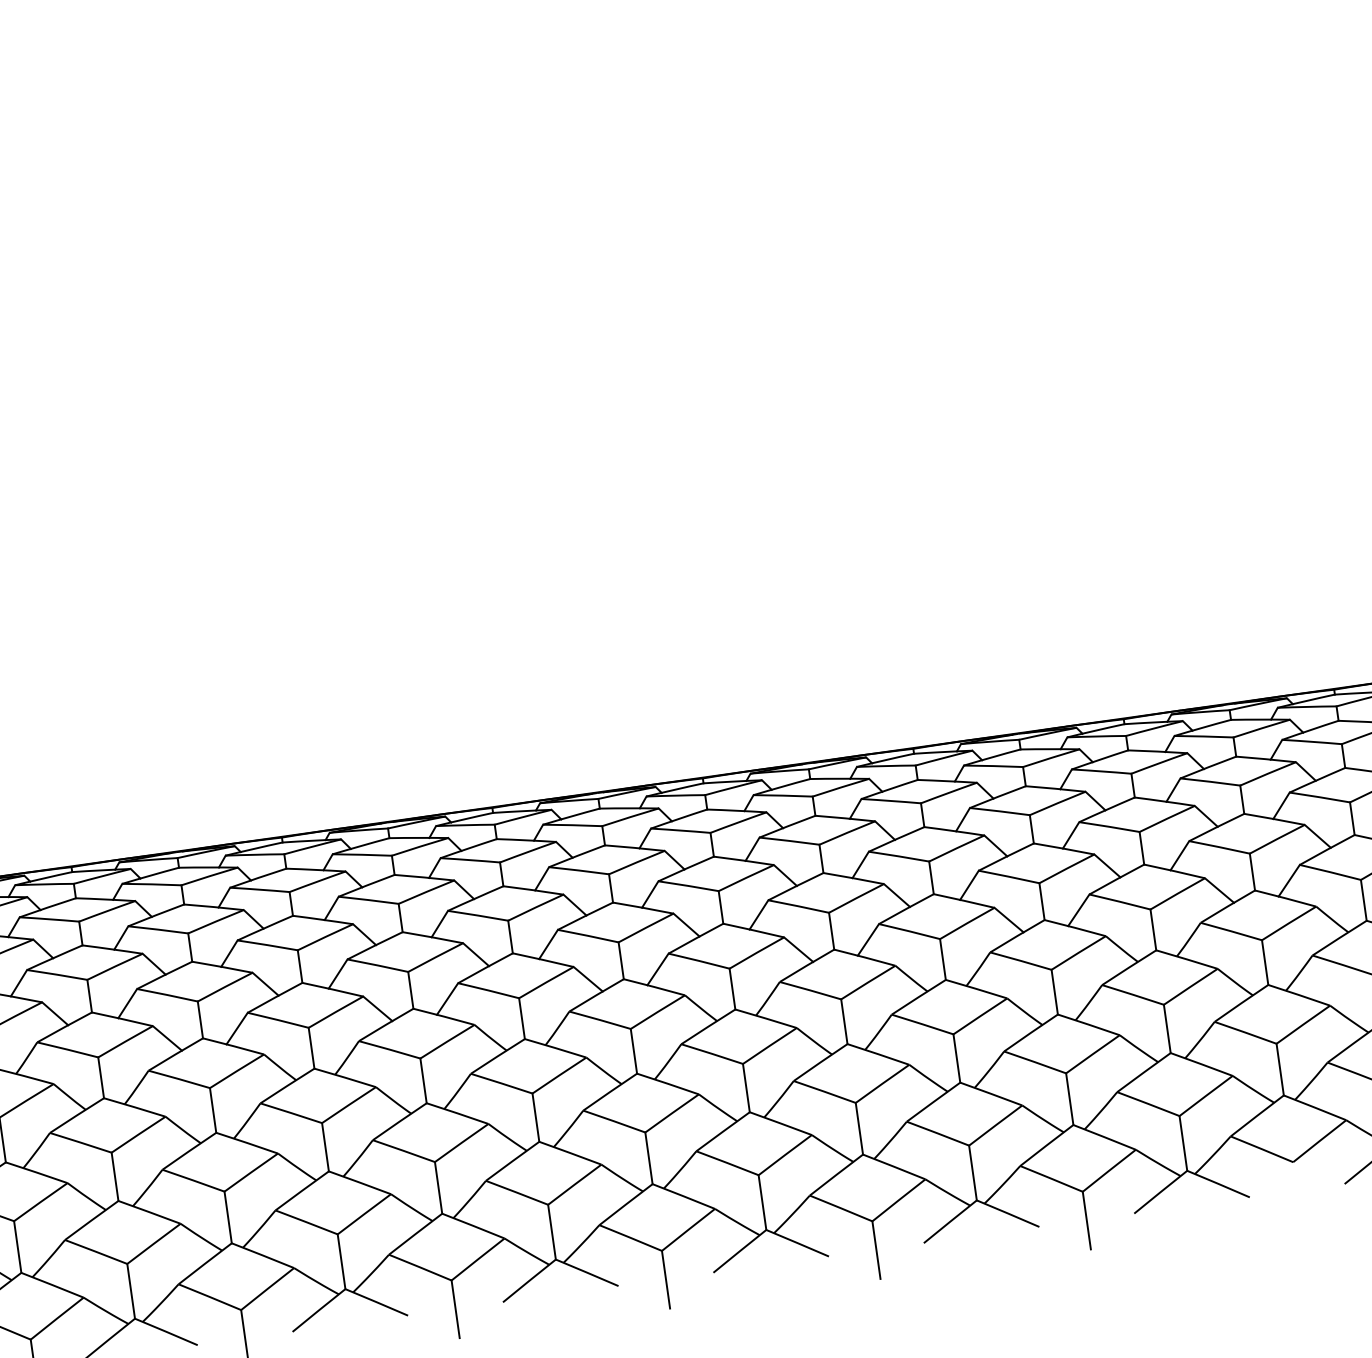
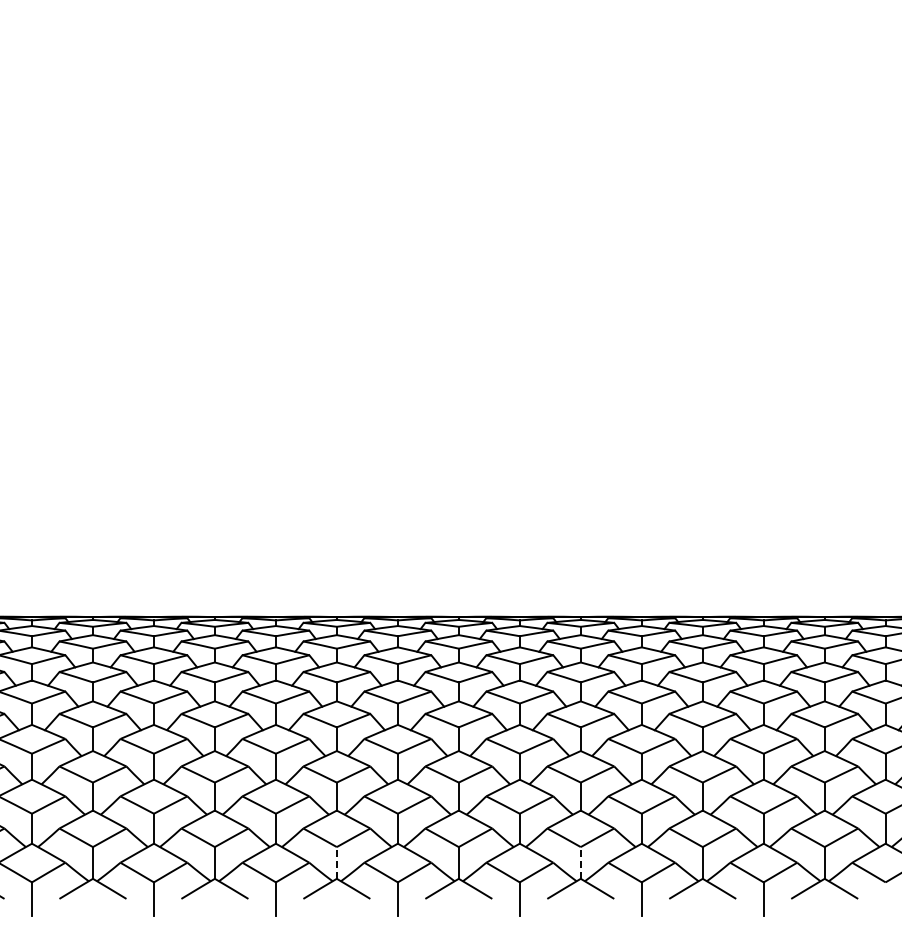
line: (761, 1201) -> (580, 862), solid -> dashed
line: (340, 1261) -> (336, 862), solid -> dashed

